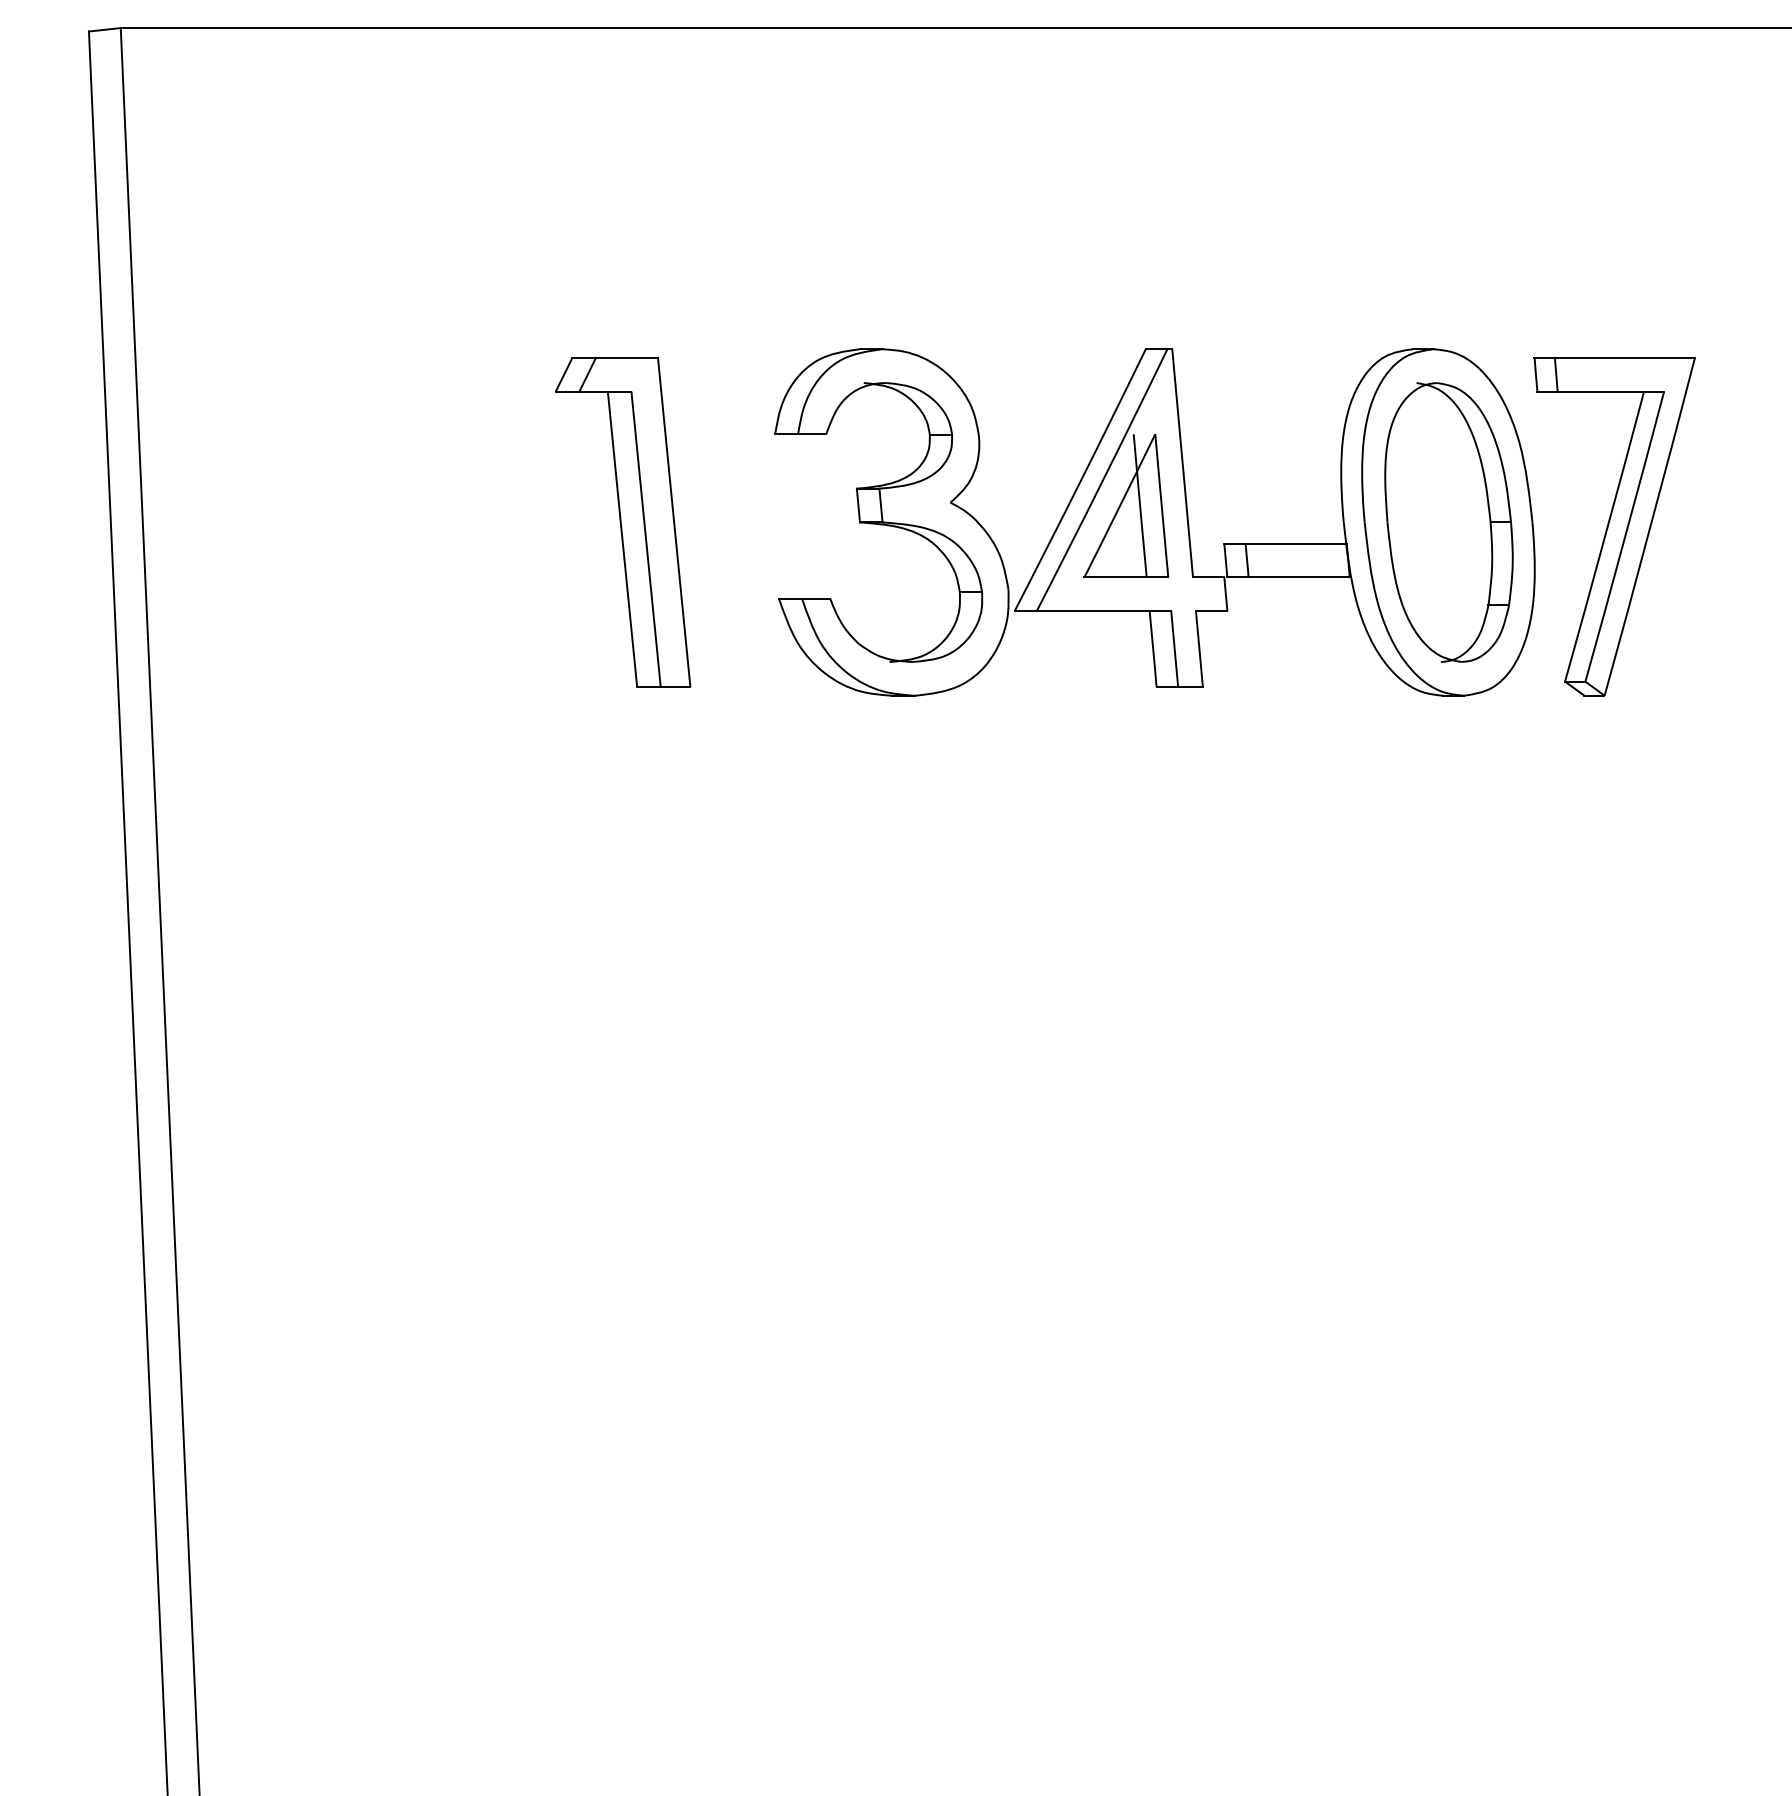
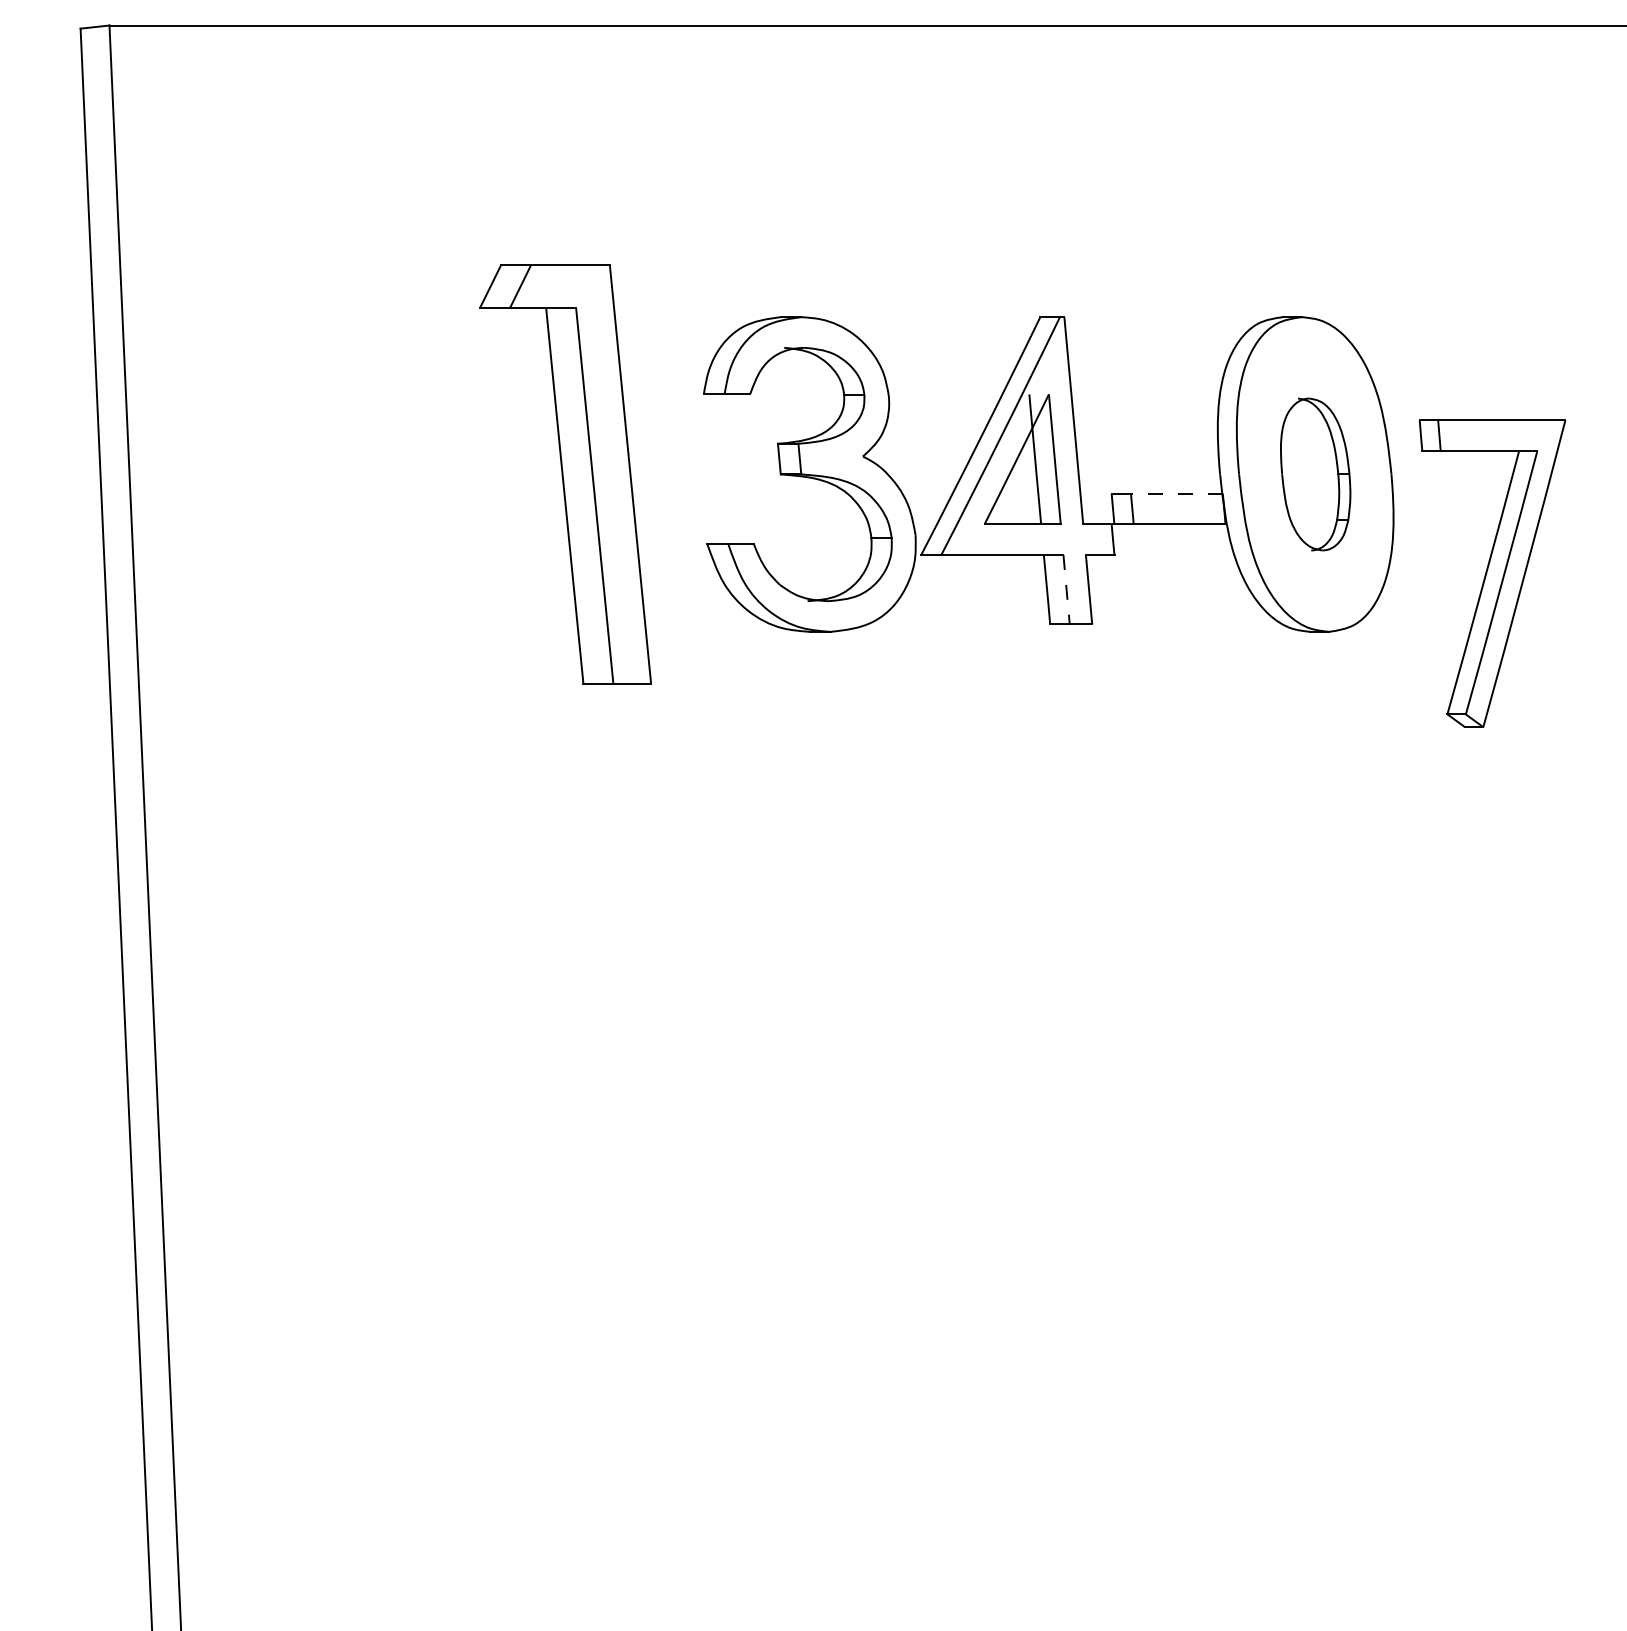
part: (623, 522) -> (566, 474), size x1.4
part: (1448, 522) -> (1315, 474), size x0.6
part: (1614, 526) -> (1492, 573), moved
line: (1296, 543) -> (1177, 493), solid -> dashed
line: (1174, 649) -> (1066, 589), solid -> dashed

